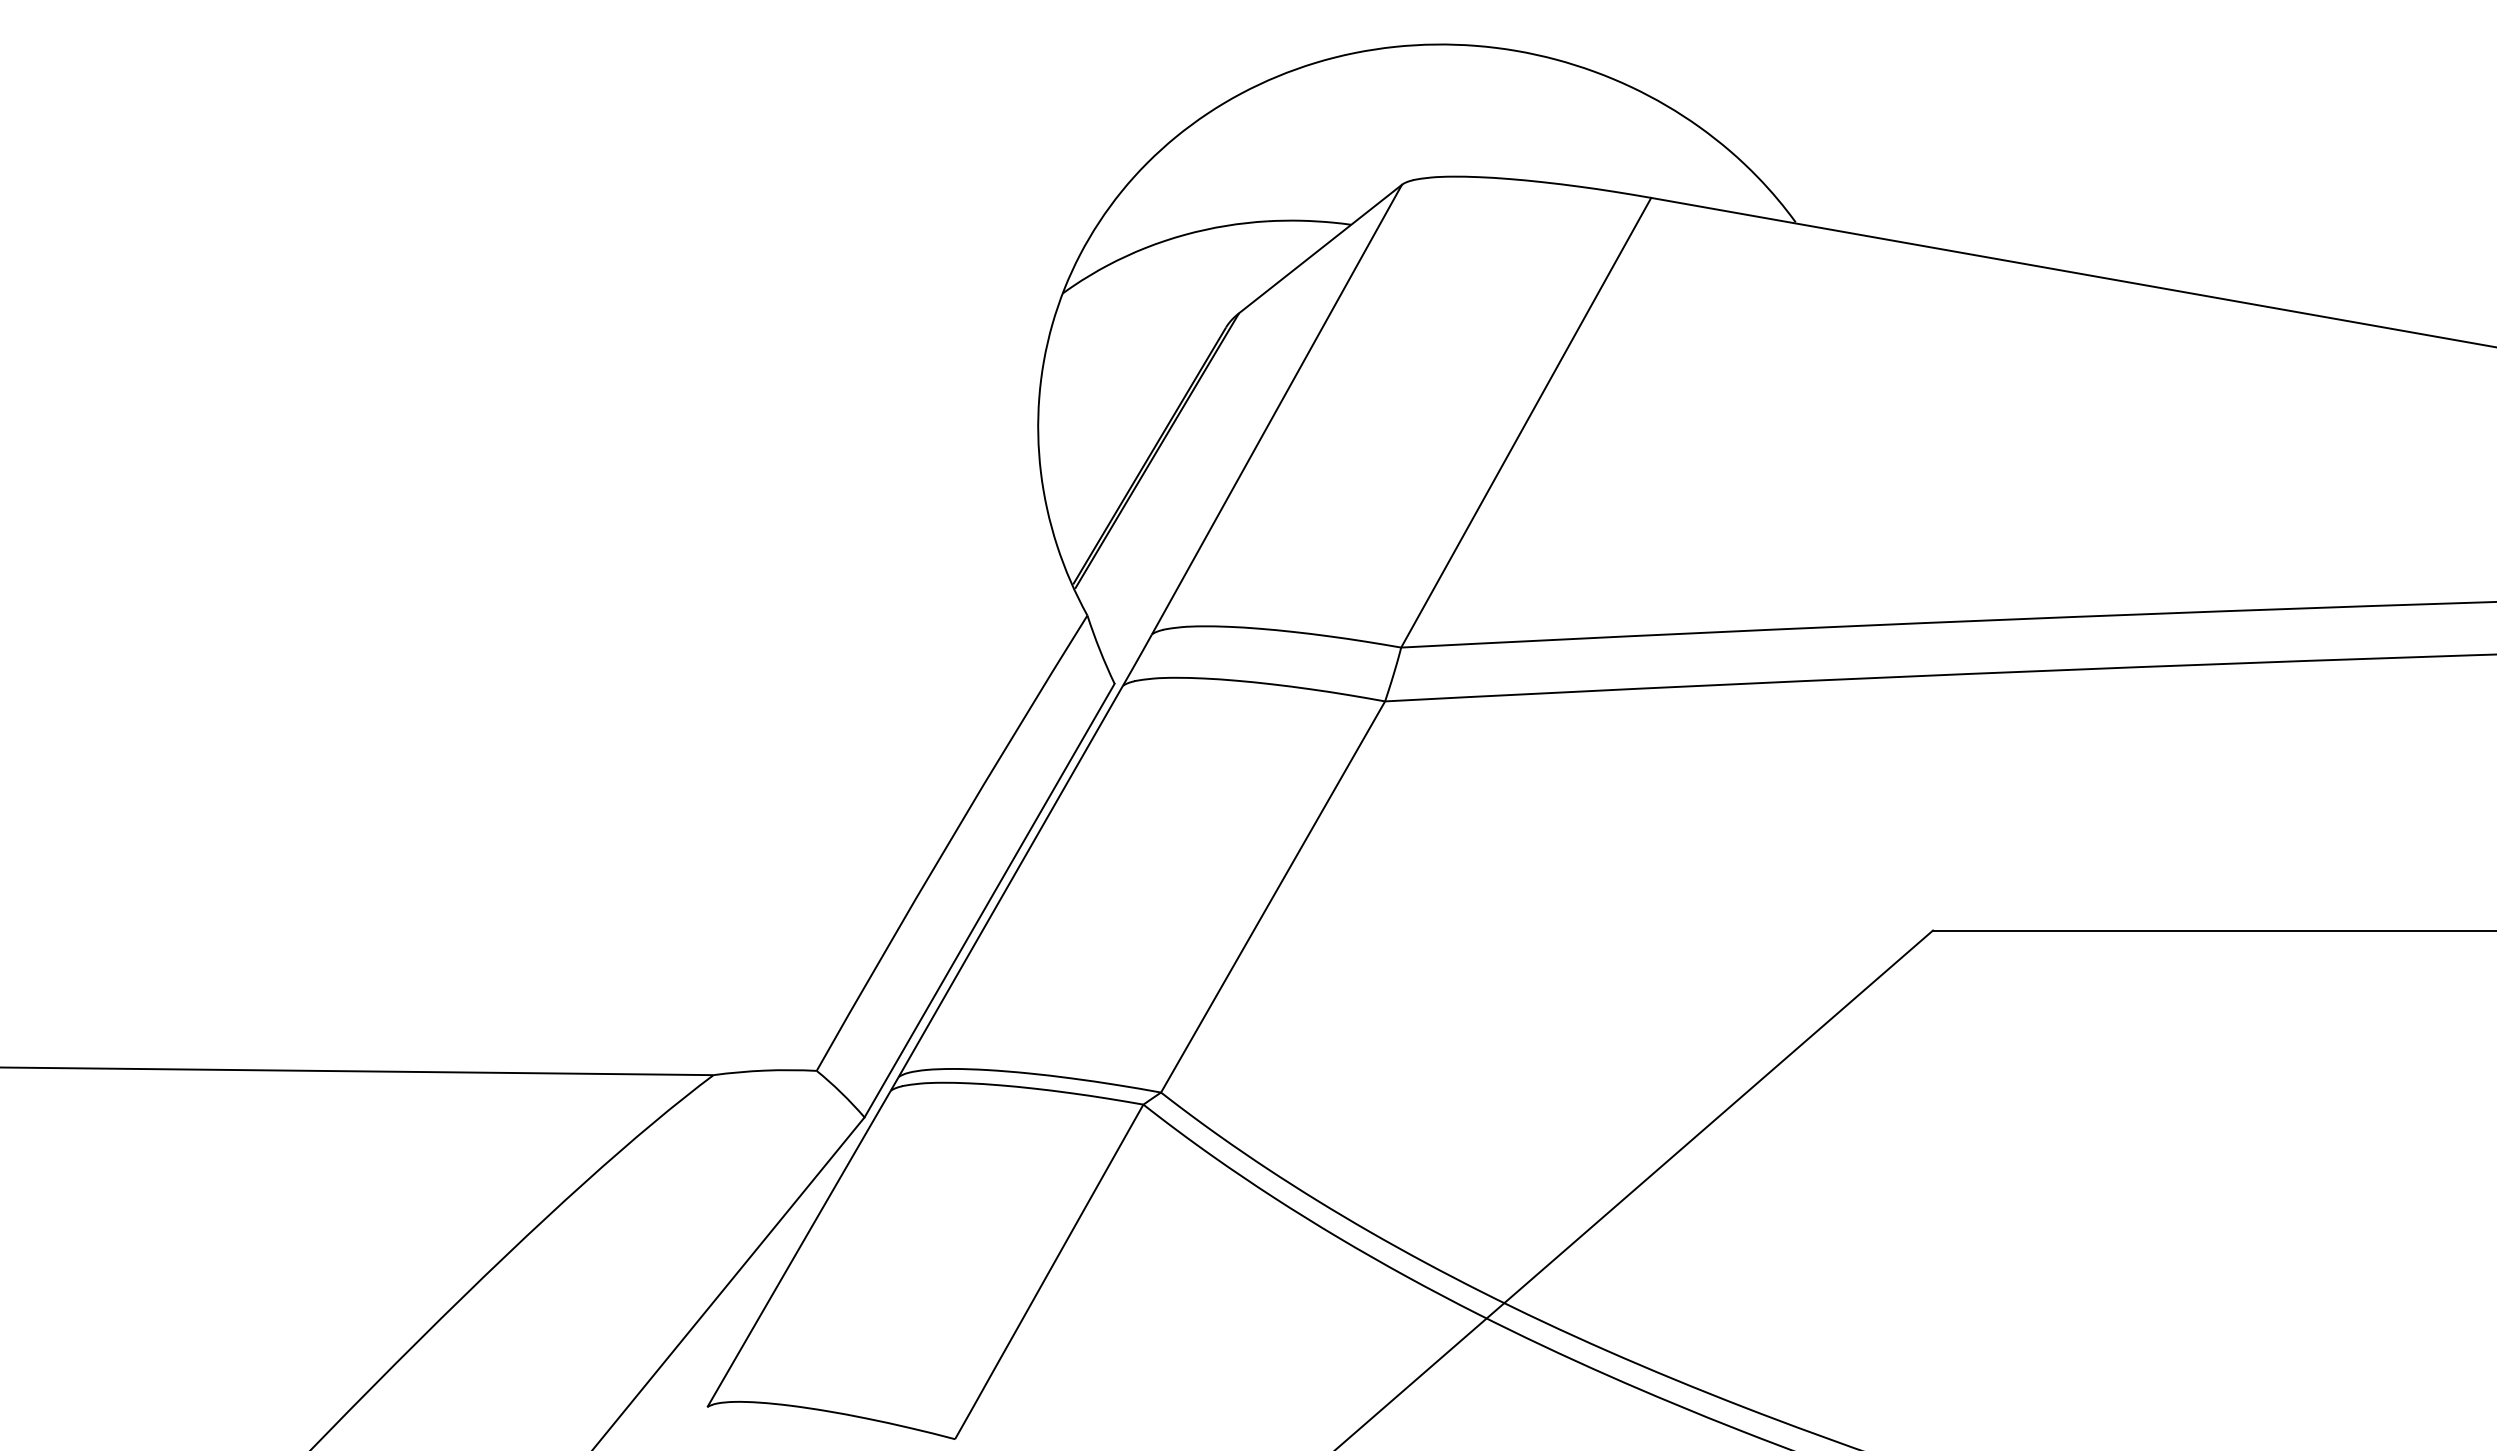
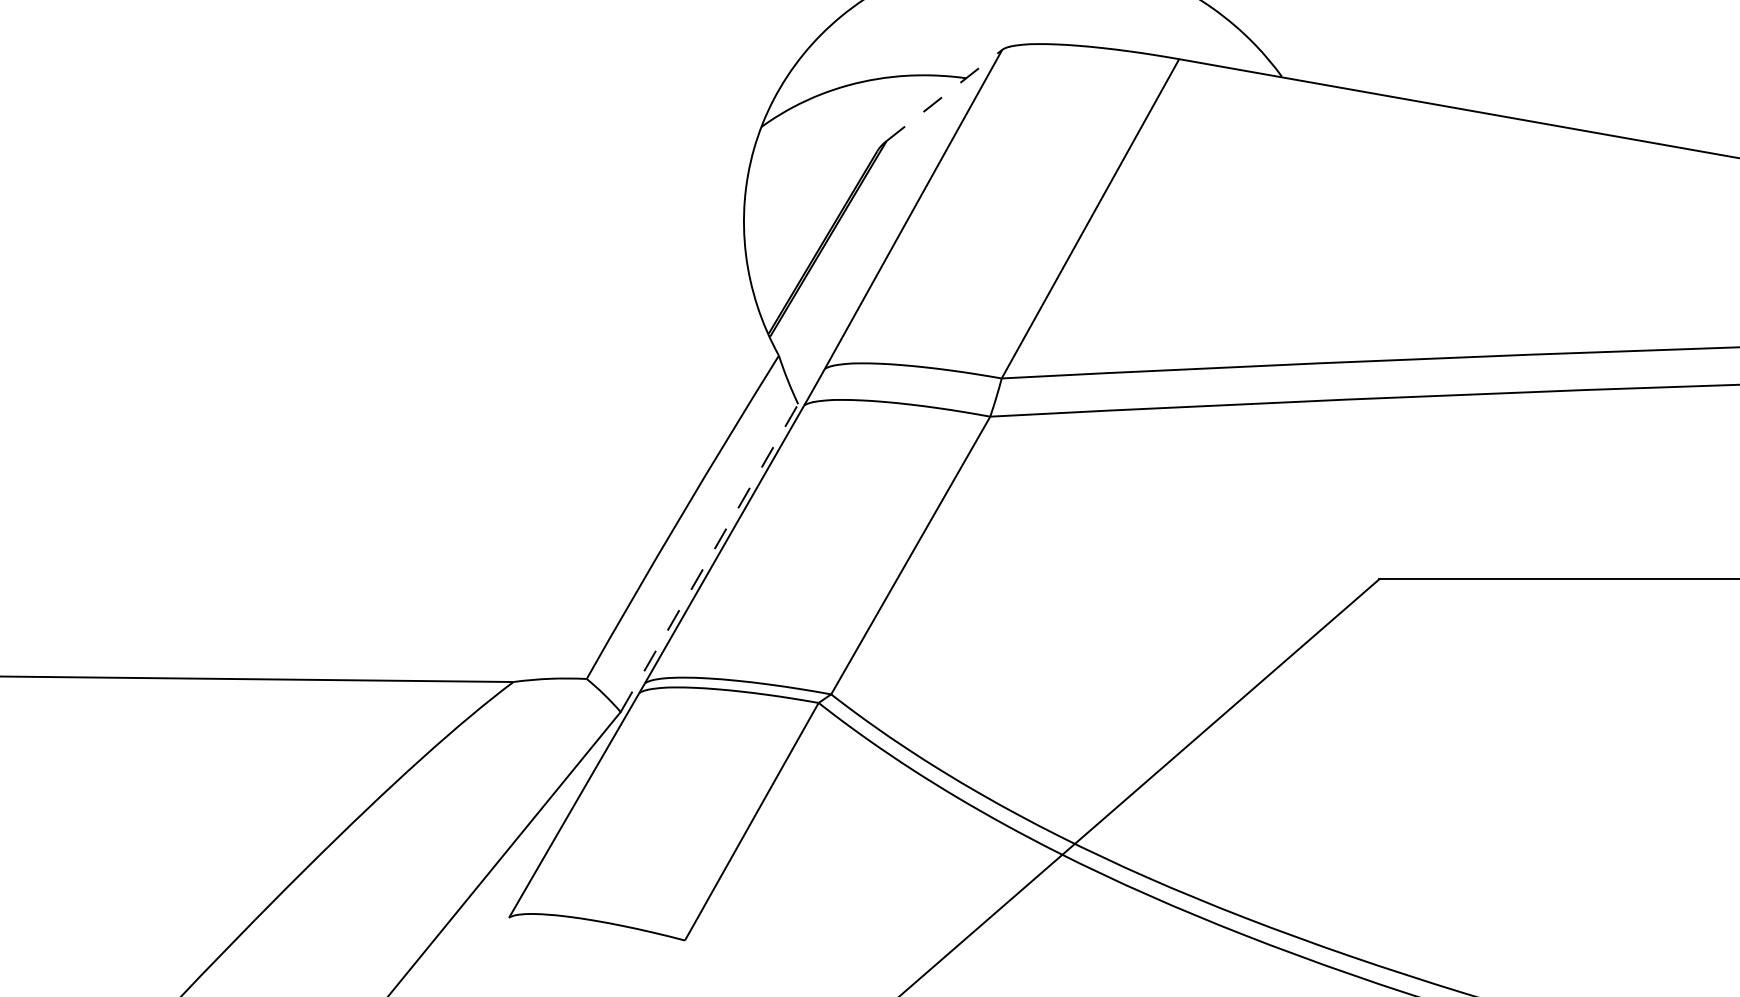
line: (1320, 249) -> (944, 95), solid -> dashed
line: (989, 900) -> (709, 558), solid -> dashed

